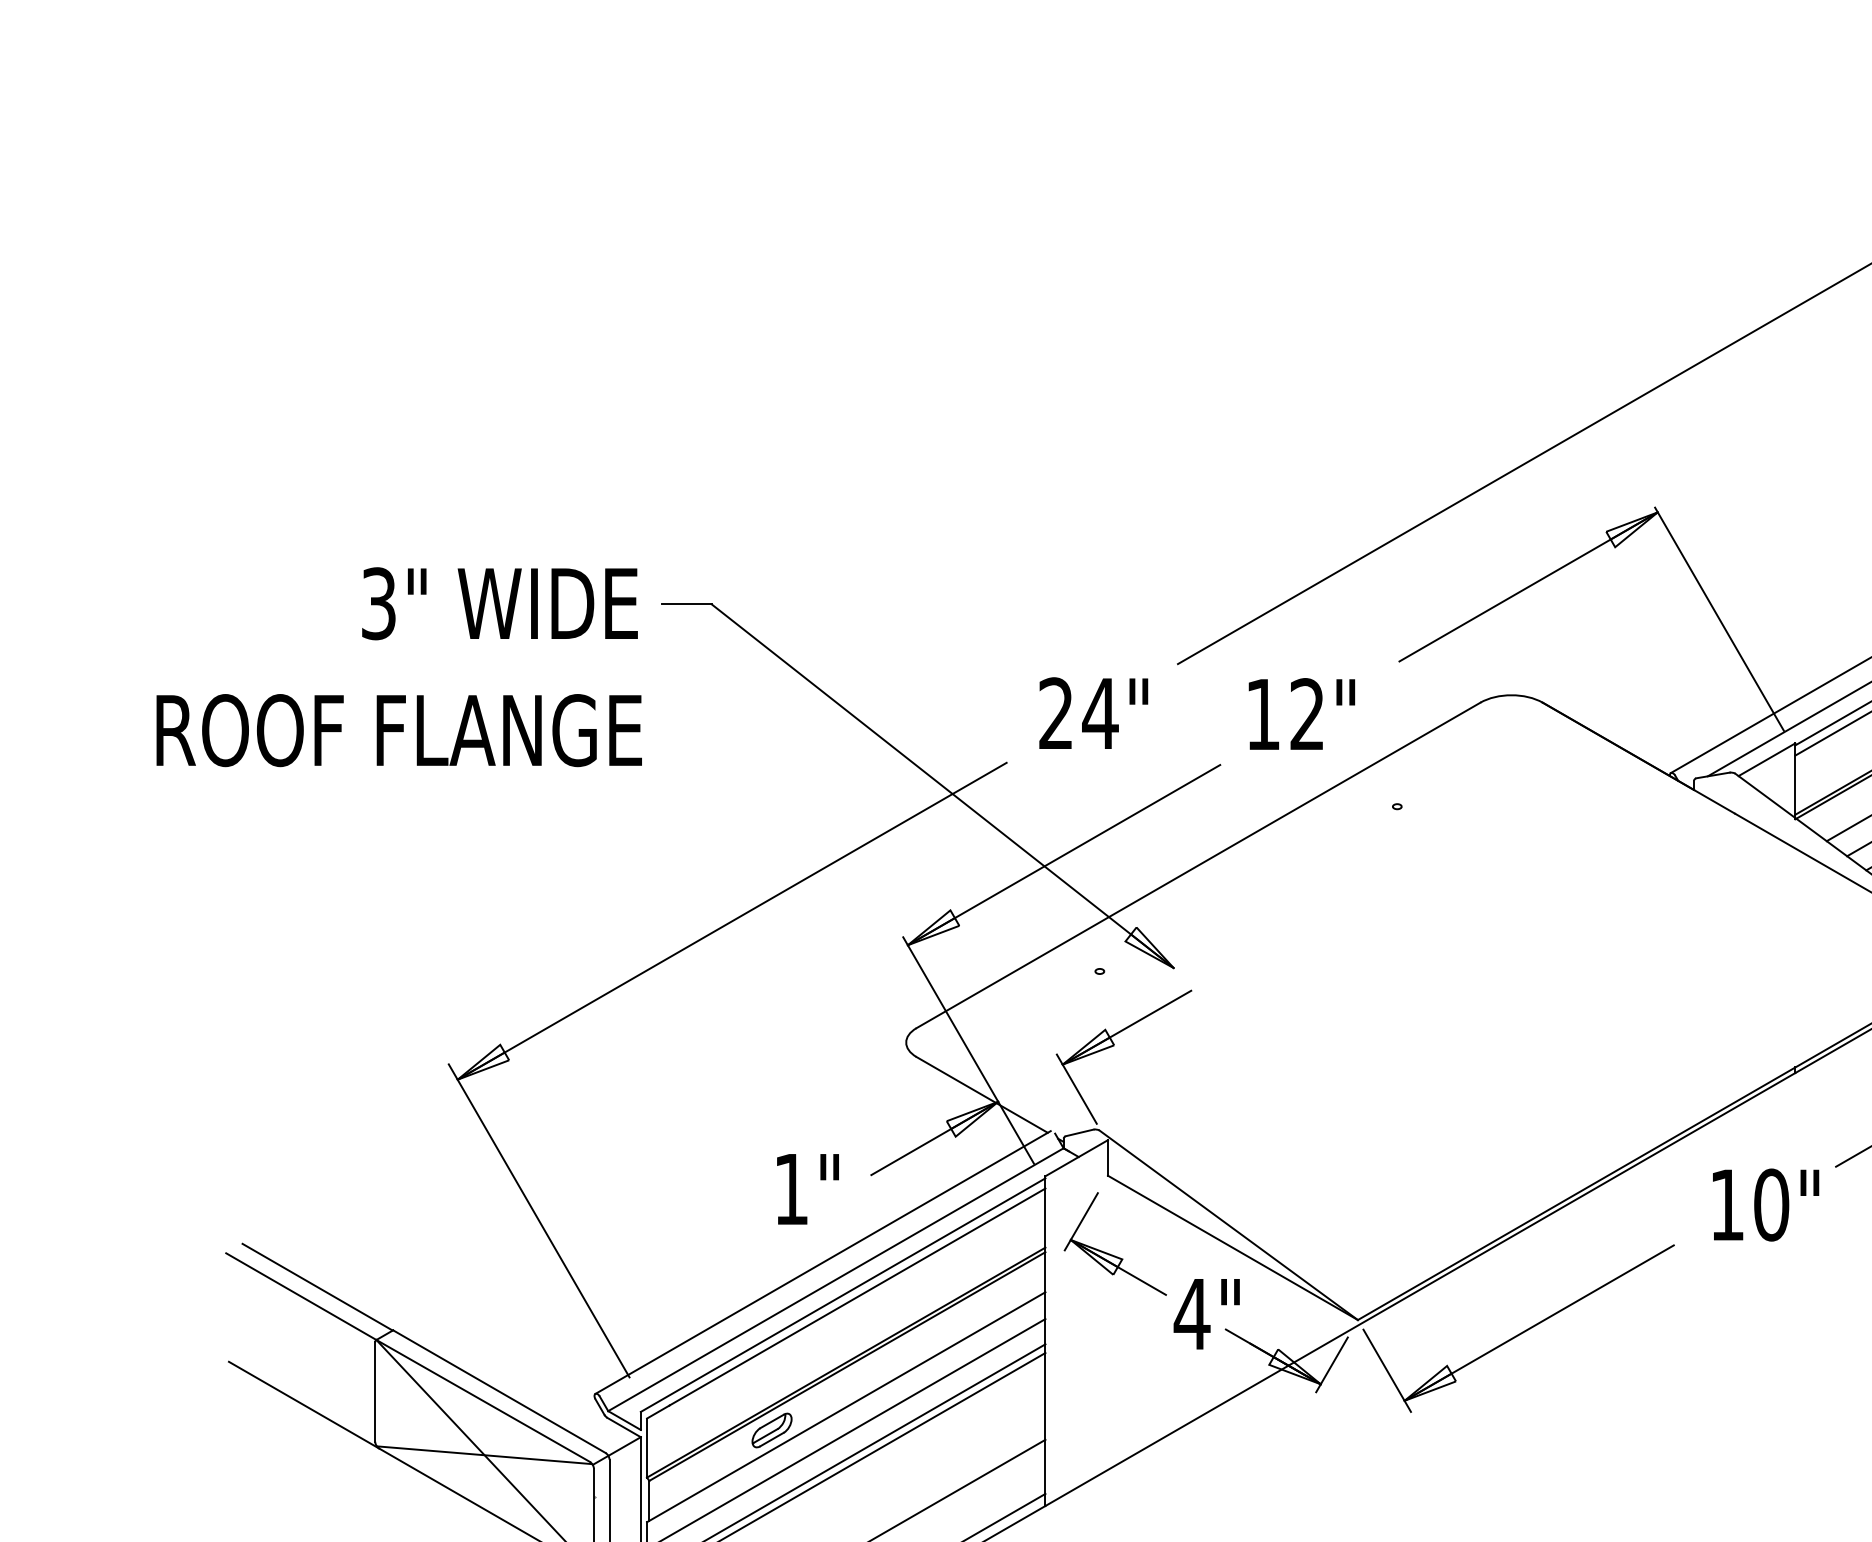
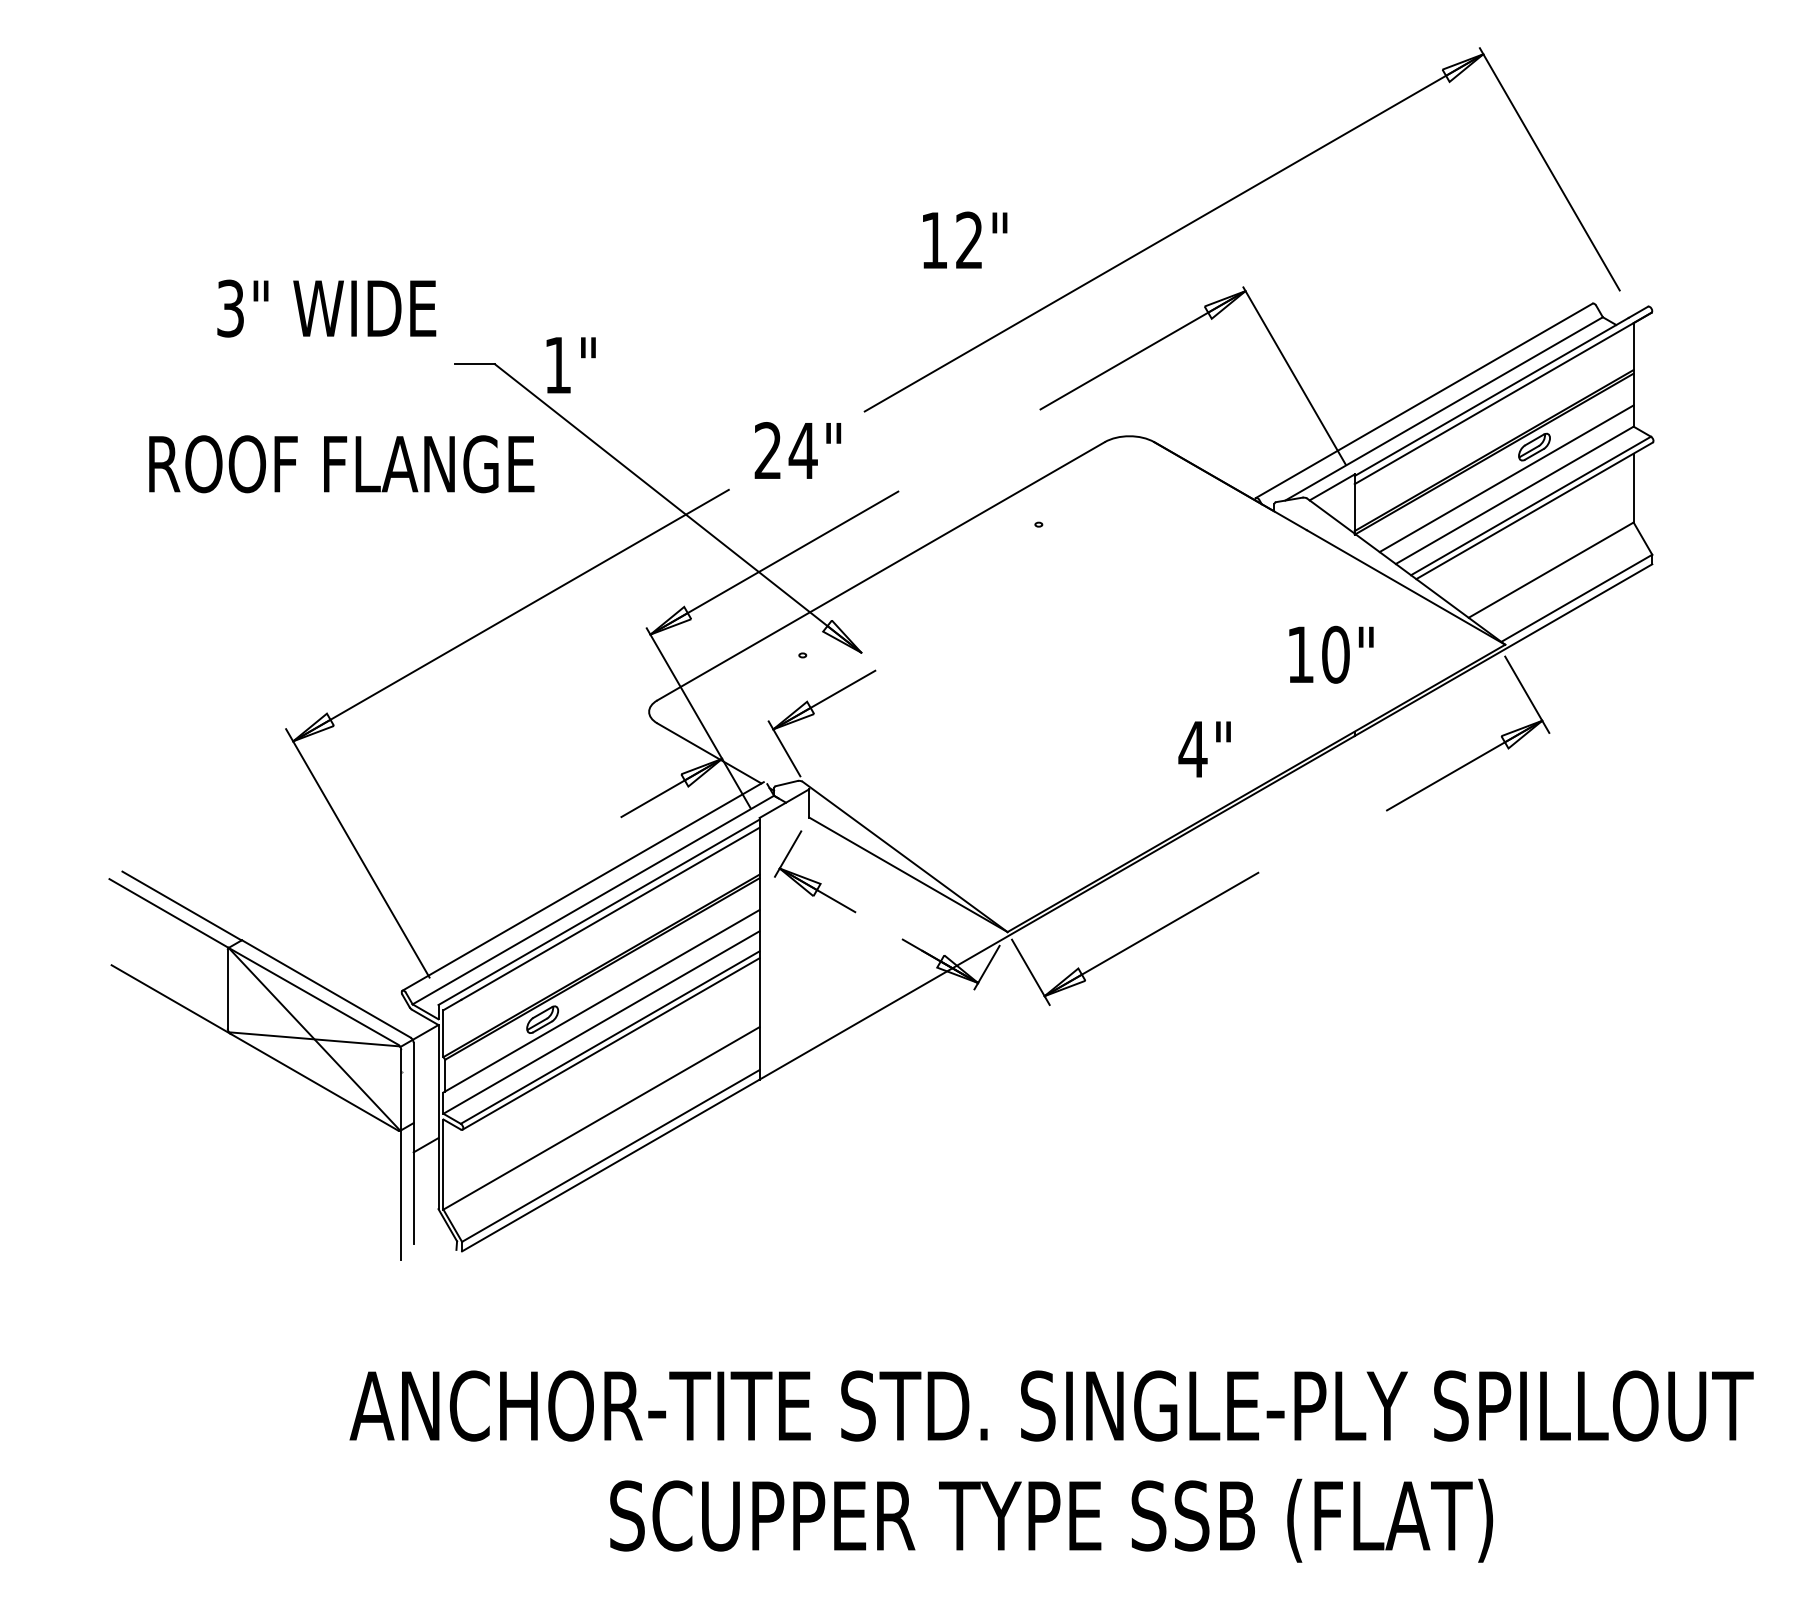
text: (499, 603) -> (326, 308), moved
text: (1302, 713) -> (965, 239), moved
text: (398, 730) -> (341, 464), moved
text: (807, 1189) -> (570, 365), moved
text: (1766, 1204) -> (1331, 654), moved
text: (1206, 1314) -> (1204, 749), moved

